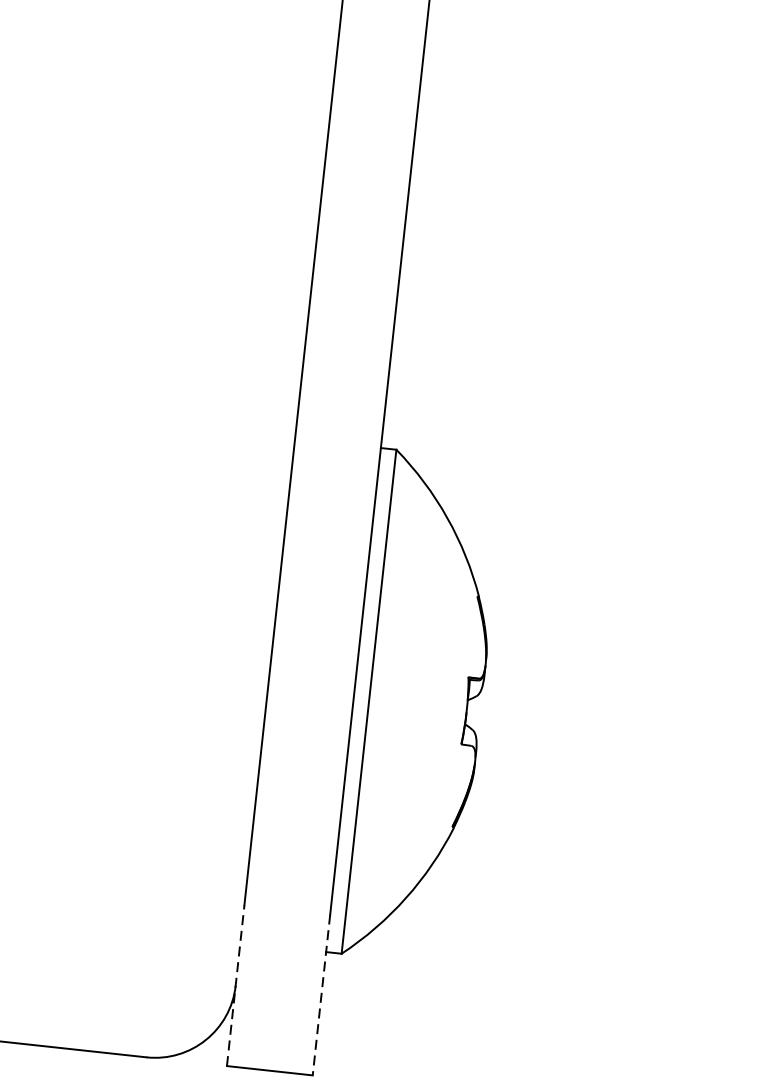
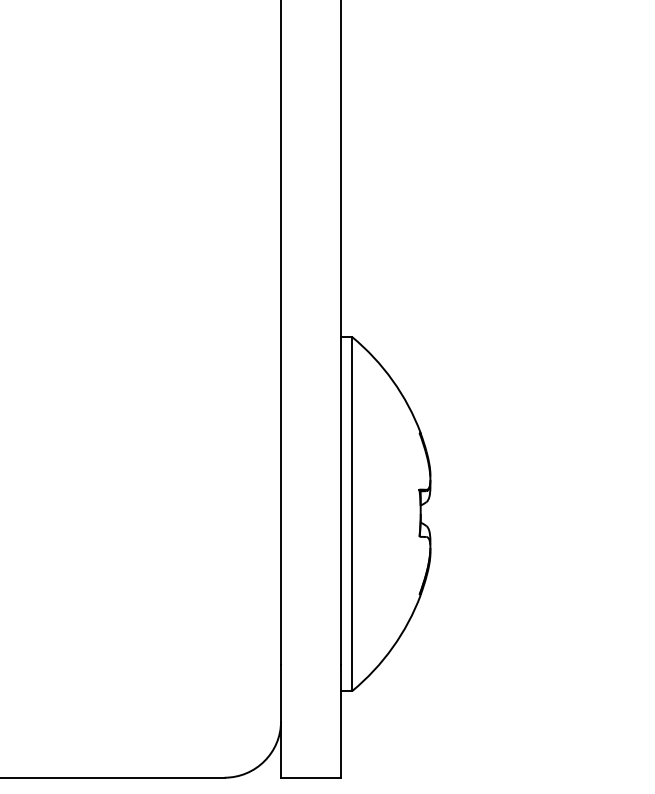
line: (236, 984) -> (281, 720), dashed -> solid
line: (321, 995) -> (341, 721), dashed -> solid

